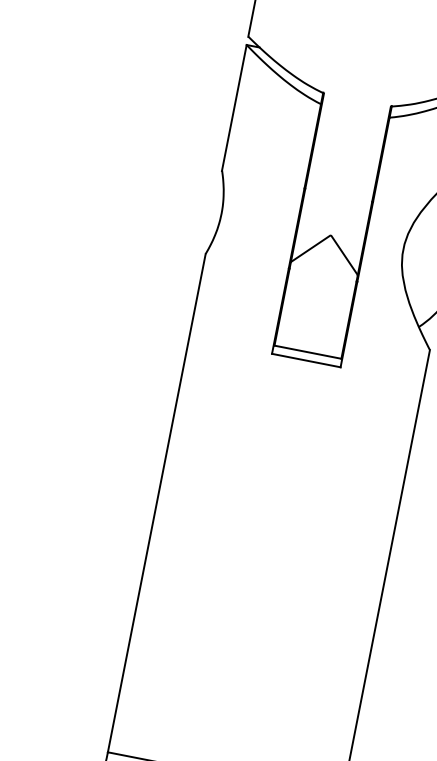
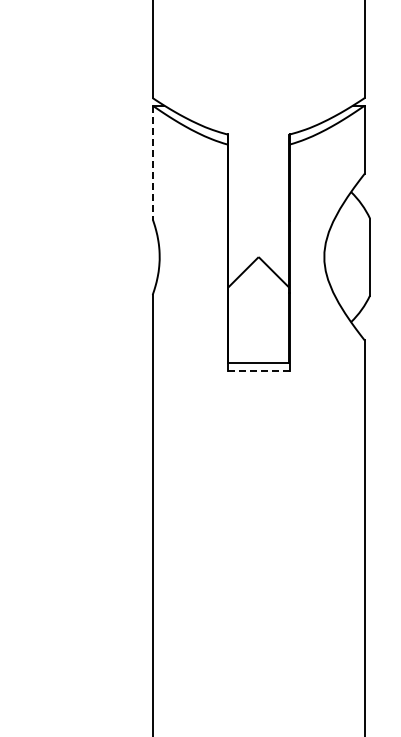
line: (233, 108) -> (152, 163), solid -> dashed
line: (306, 360) -> (258, 370), solid -> dashed

